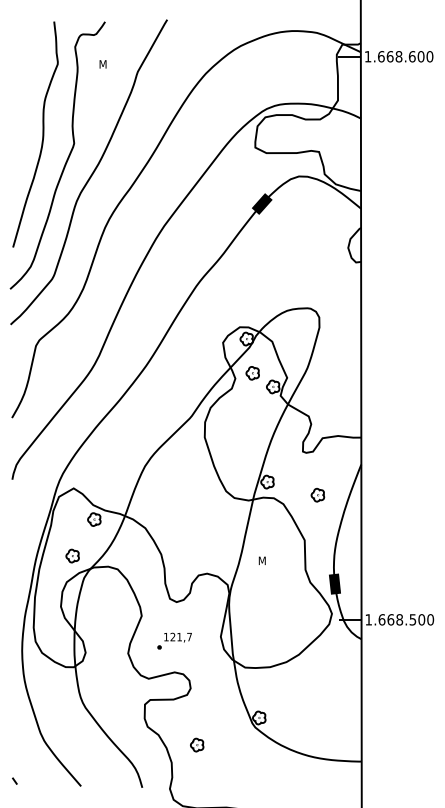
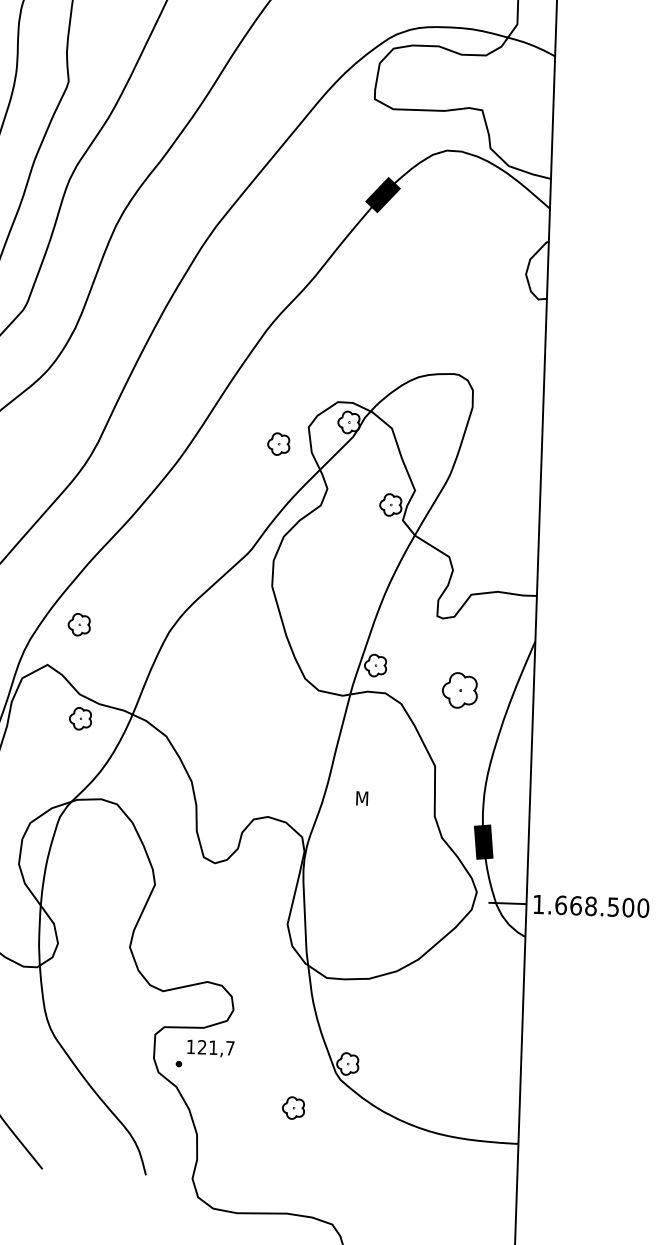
part: (252, 373) -> (278, 444), moved
part: (317, 495) -> (459, 691), size x1.6
part: (72, 555) -> (79, 623), moved
part: (174, 640) -> (204, 1053), moved
part: (197, 744) -> (294, 1107), moved

